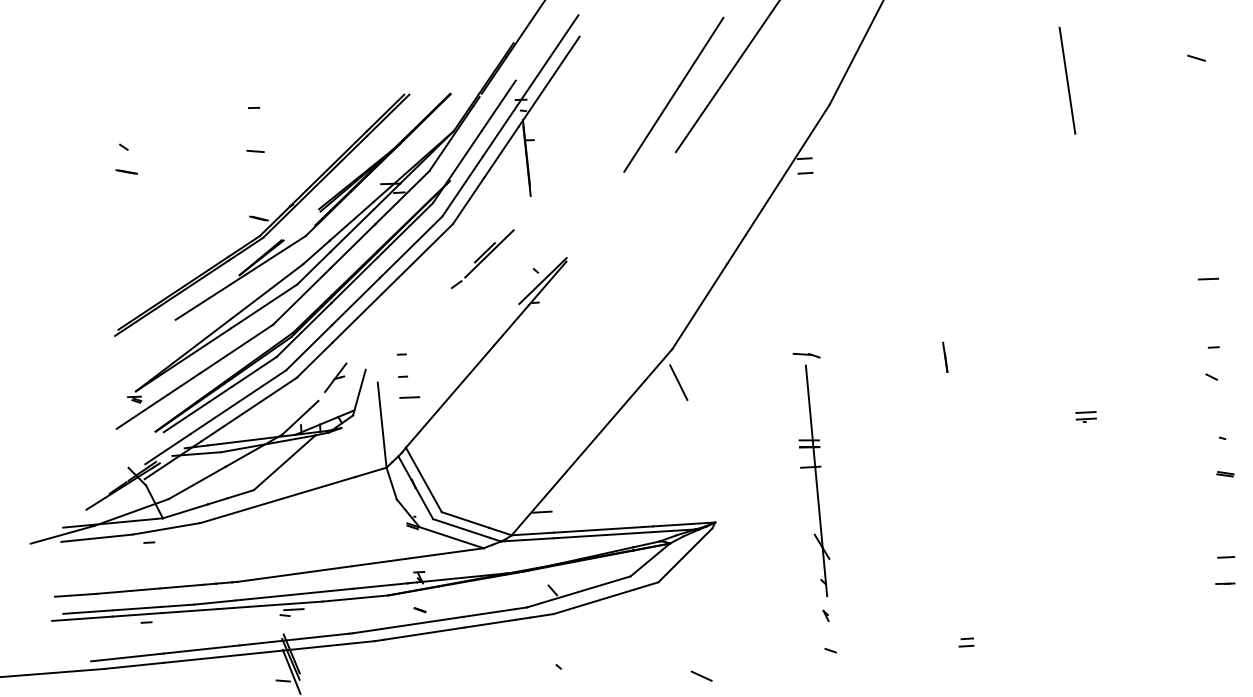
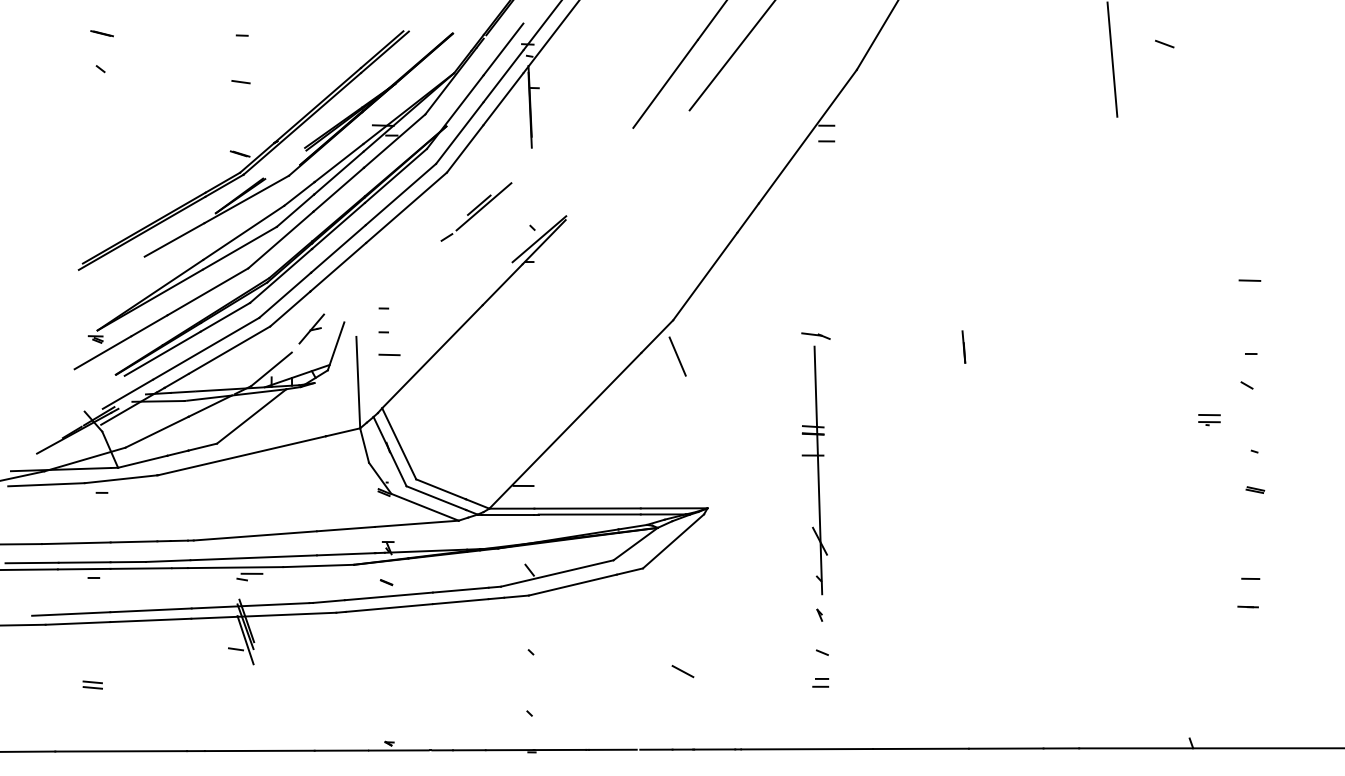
line: (1196, 57) -> (1164, 43), moved
line: (126, 171) -> (101, 33), moved
part: (1086, 417) -> (1209, 420), moved
part: (966, 642) -> (820, 682), moved

